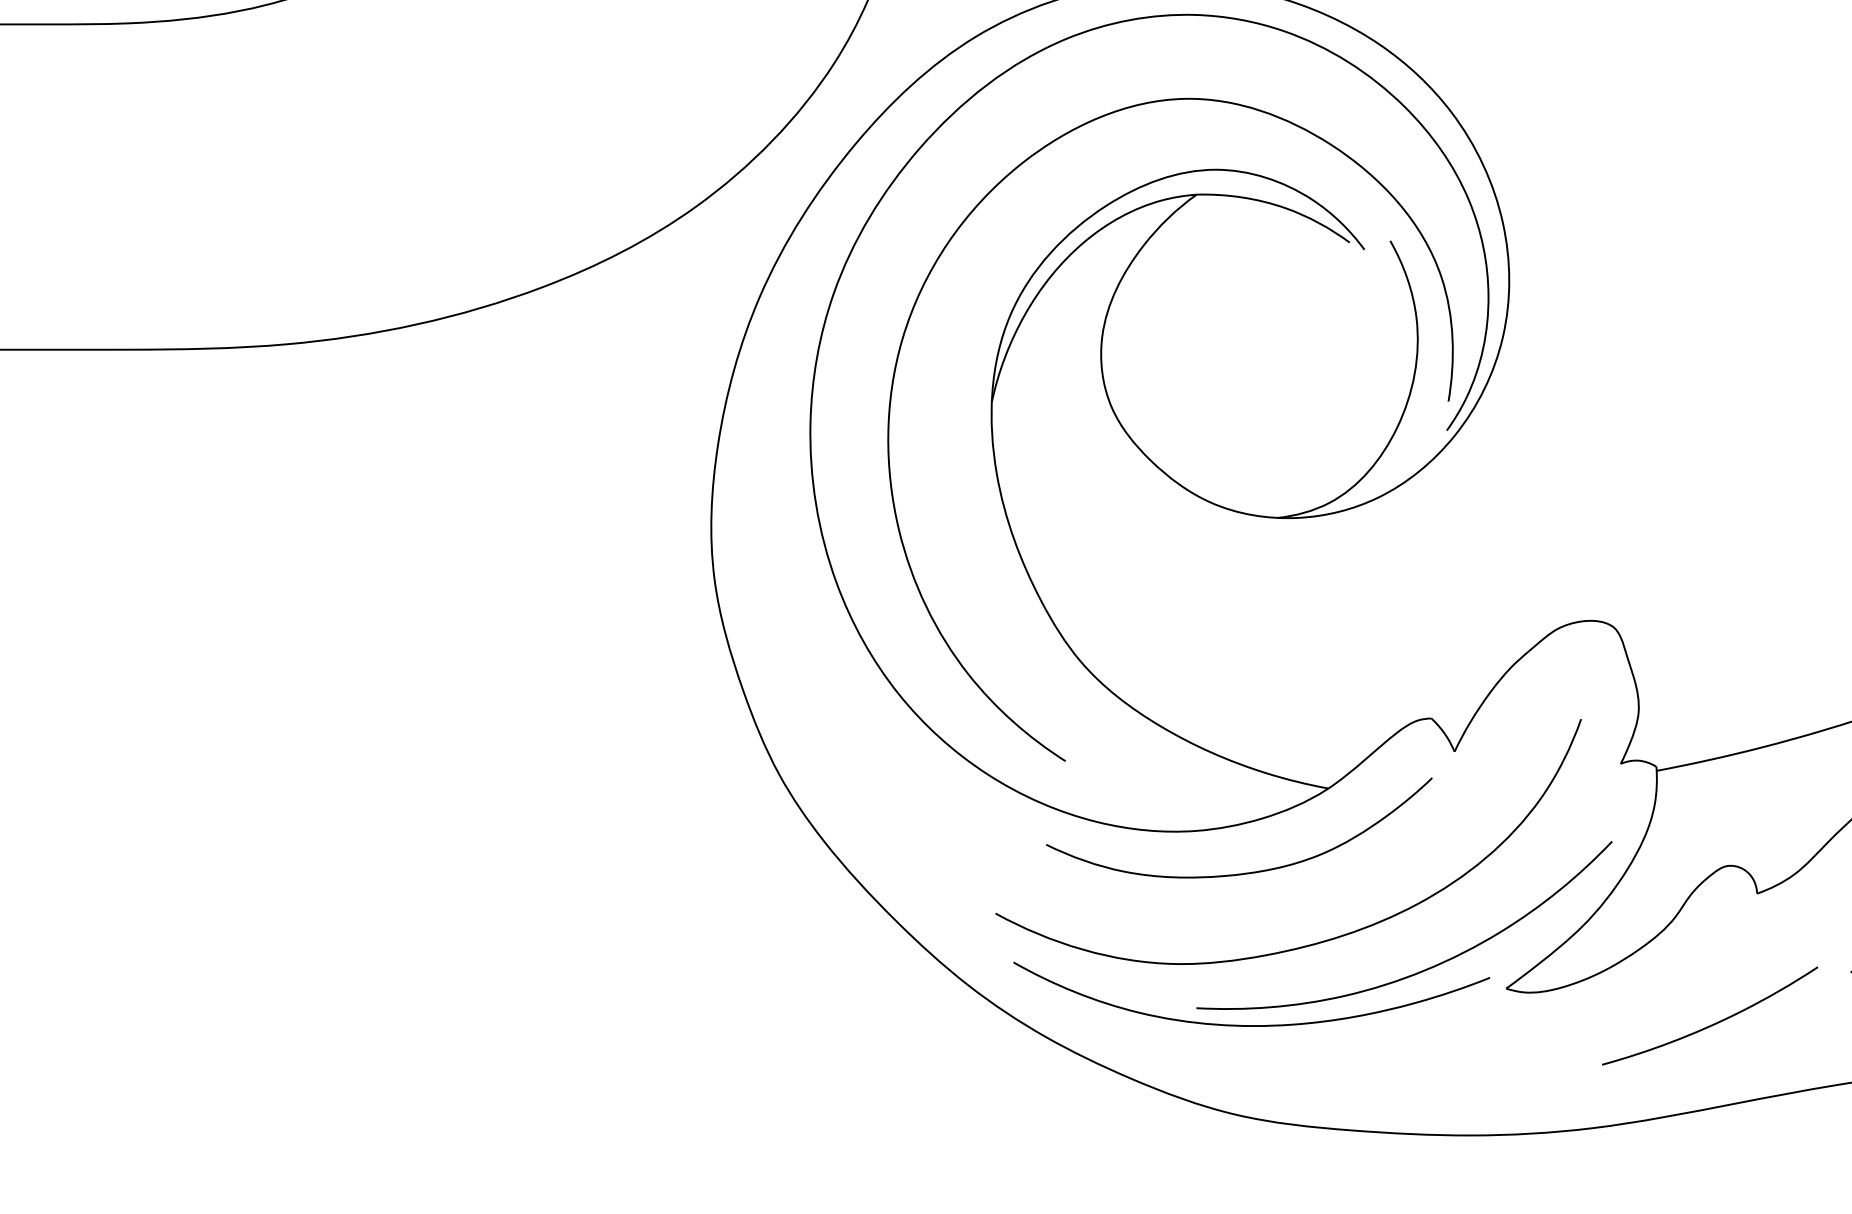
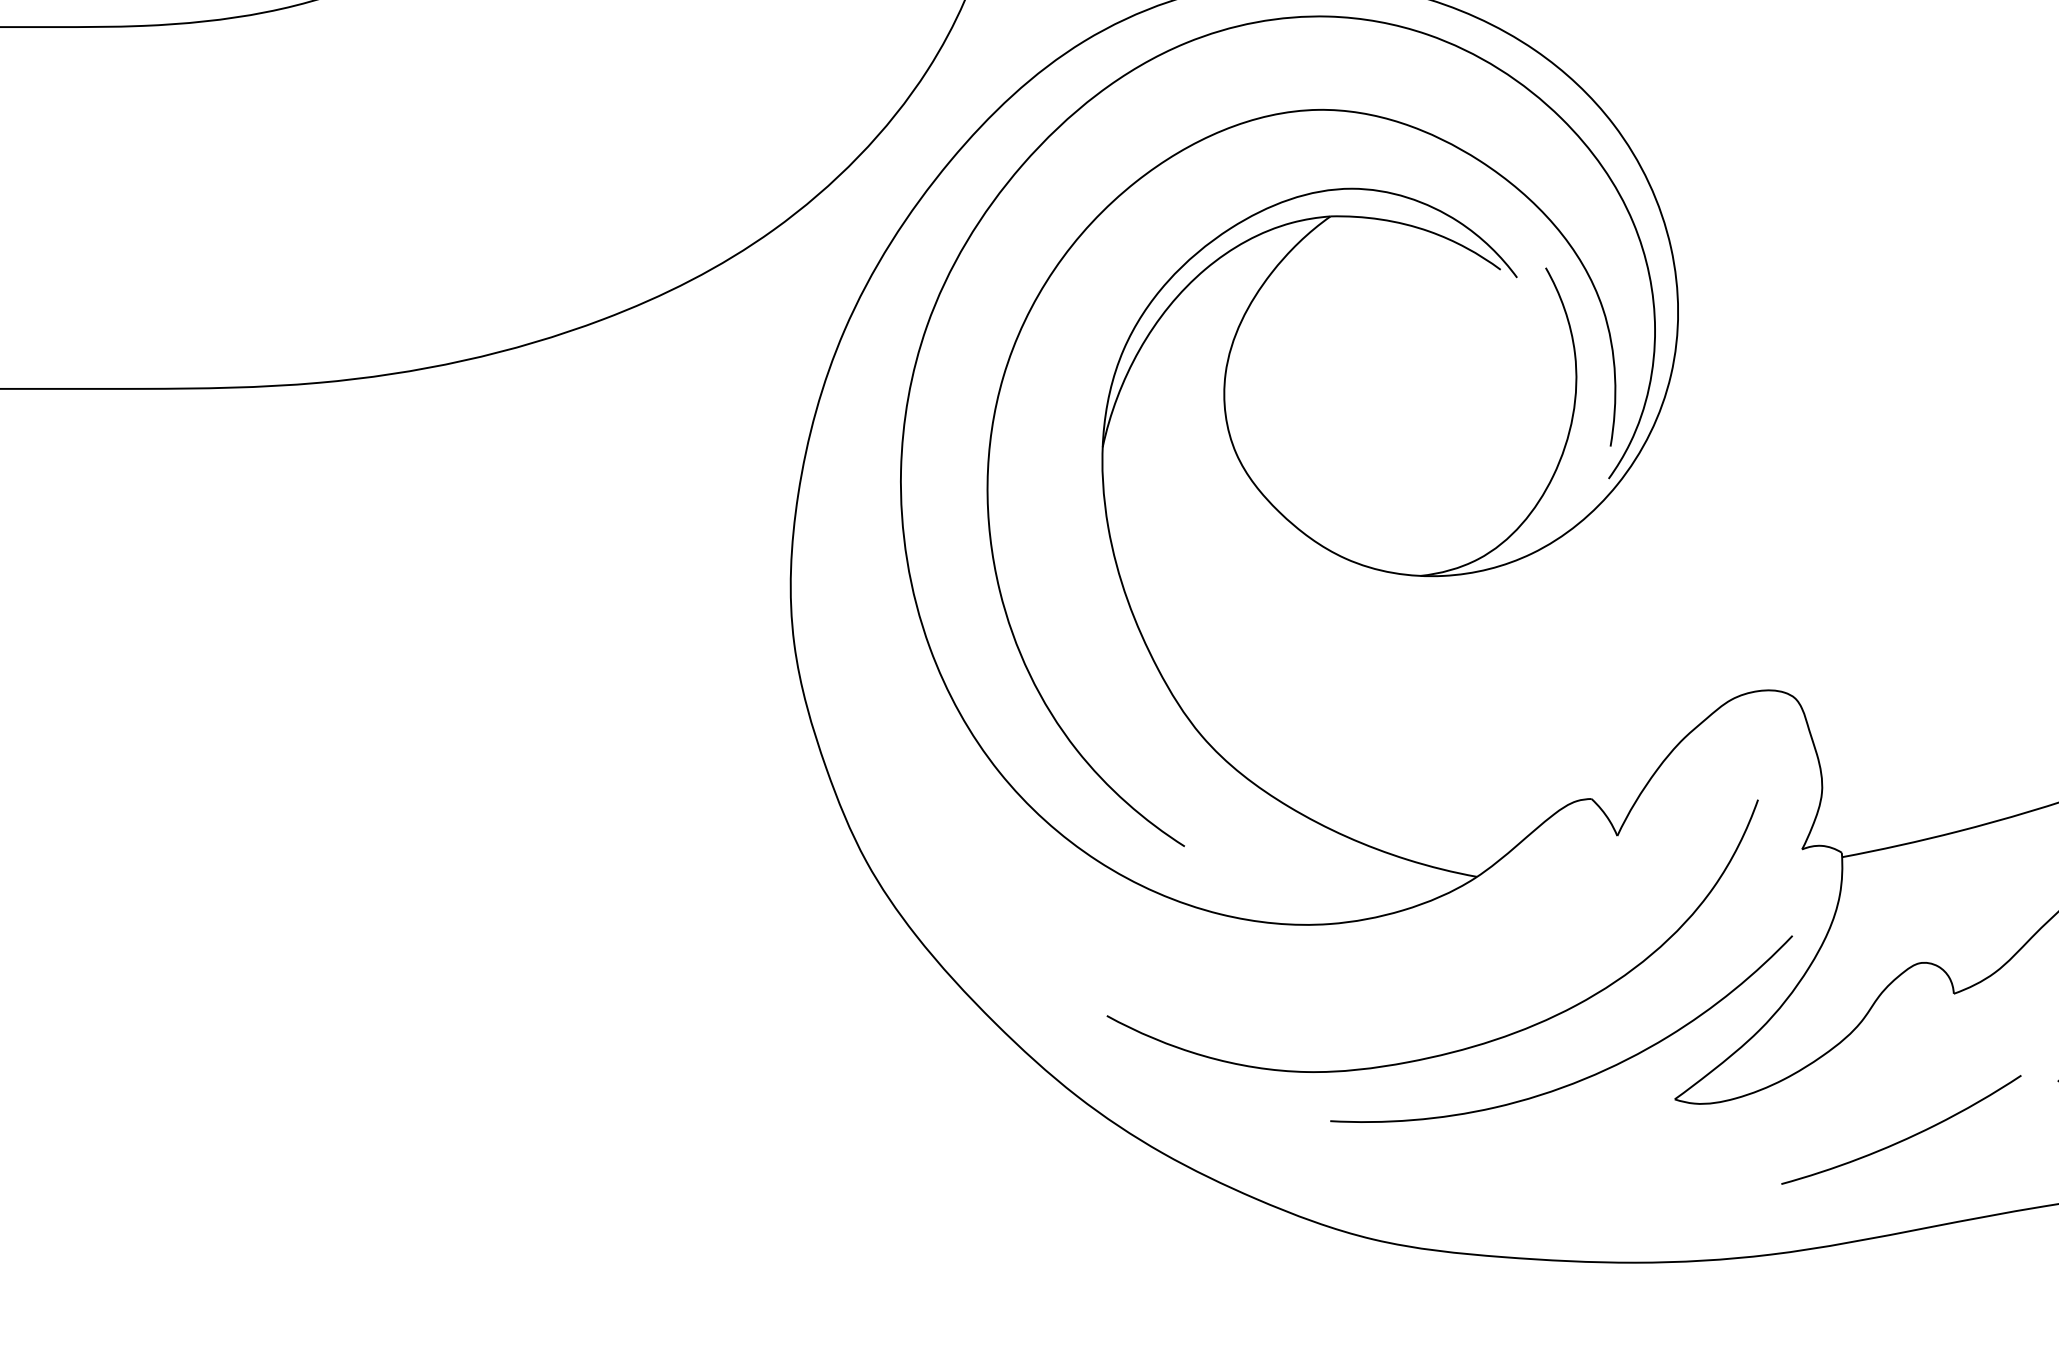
curve: (1245, 872) -> (1384, 970), removed
curve: (1251, 1025) -> (1391, 1140), removed

